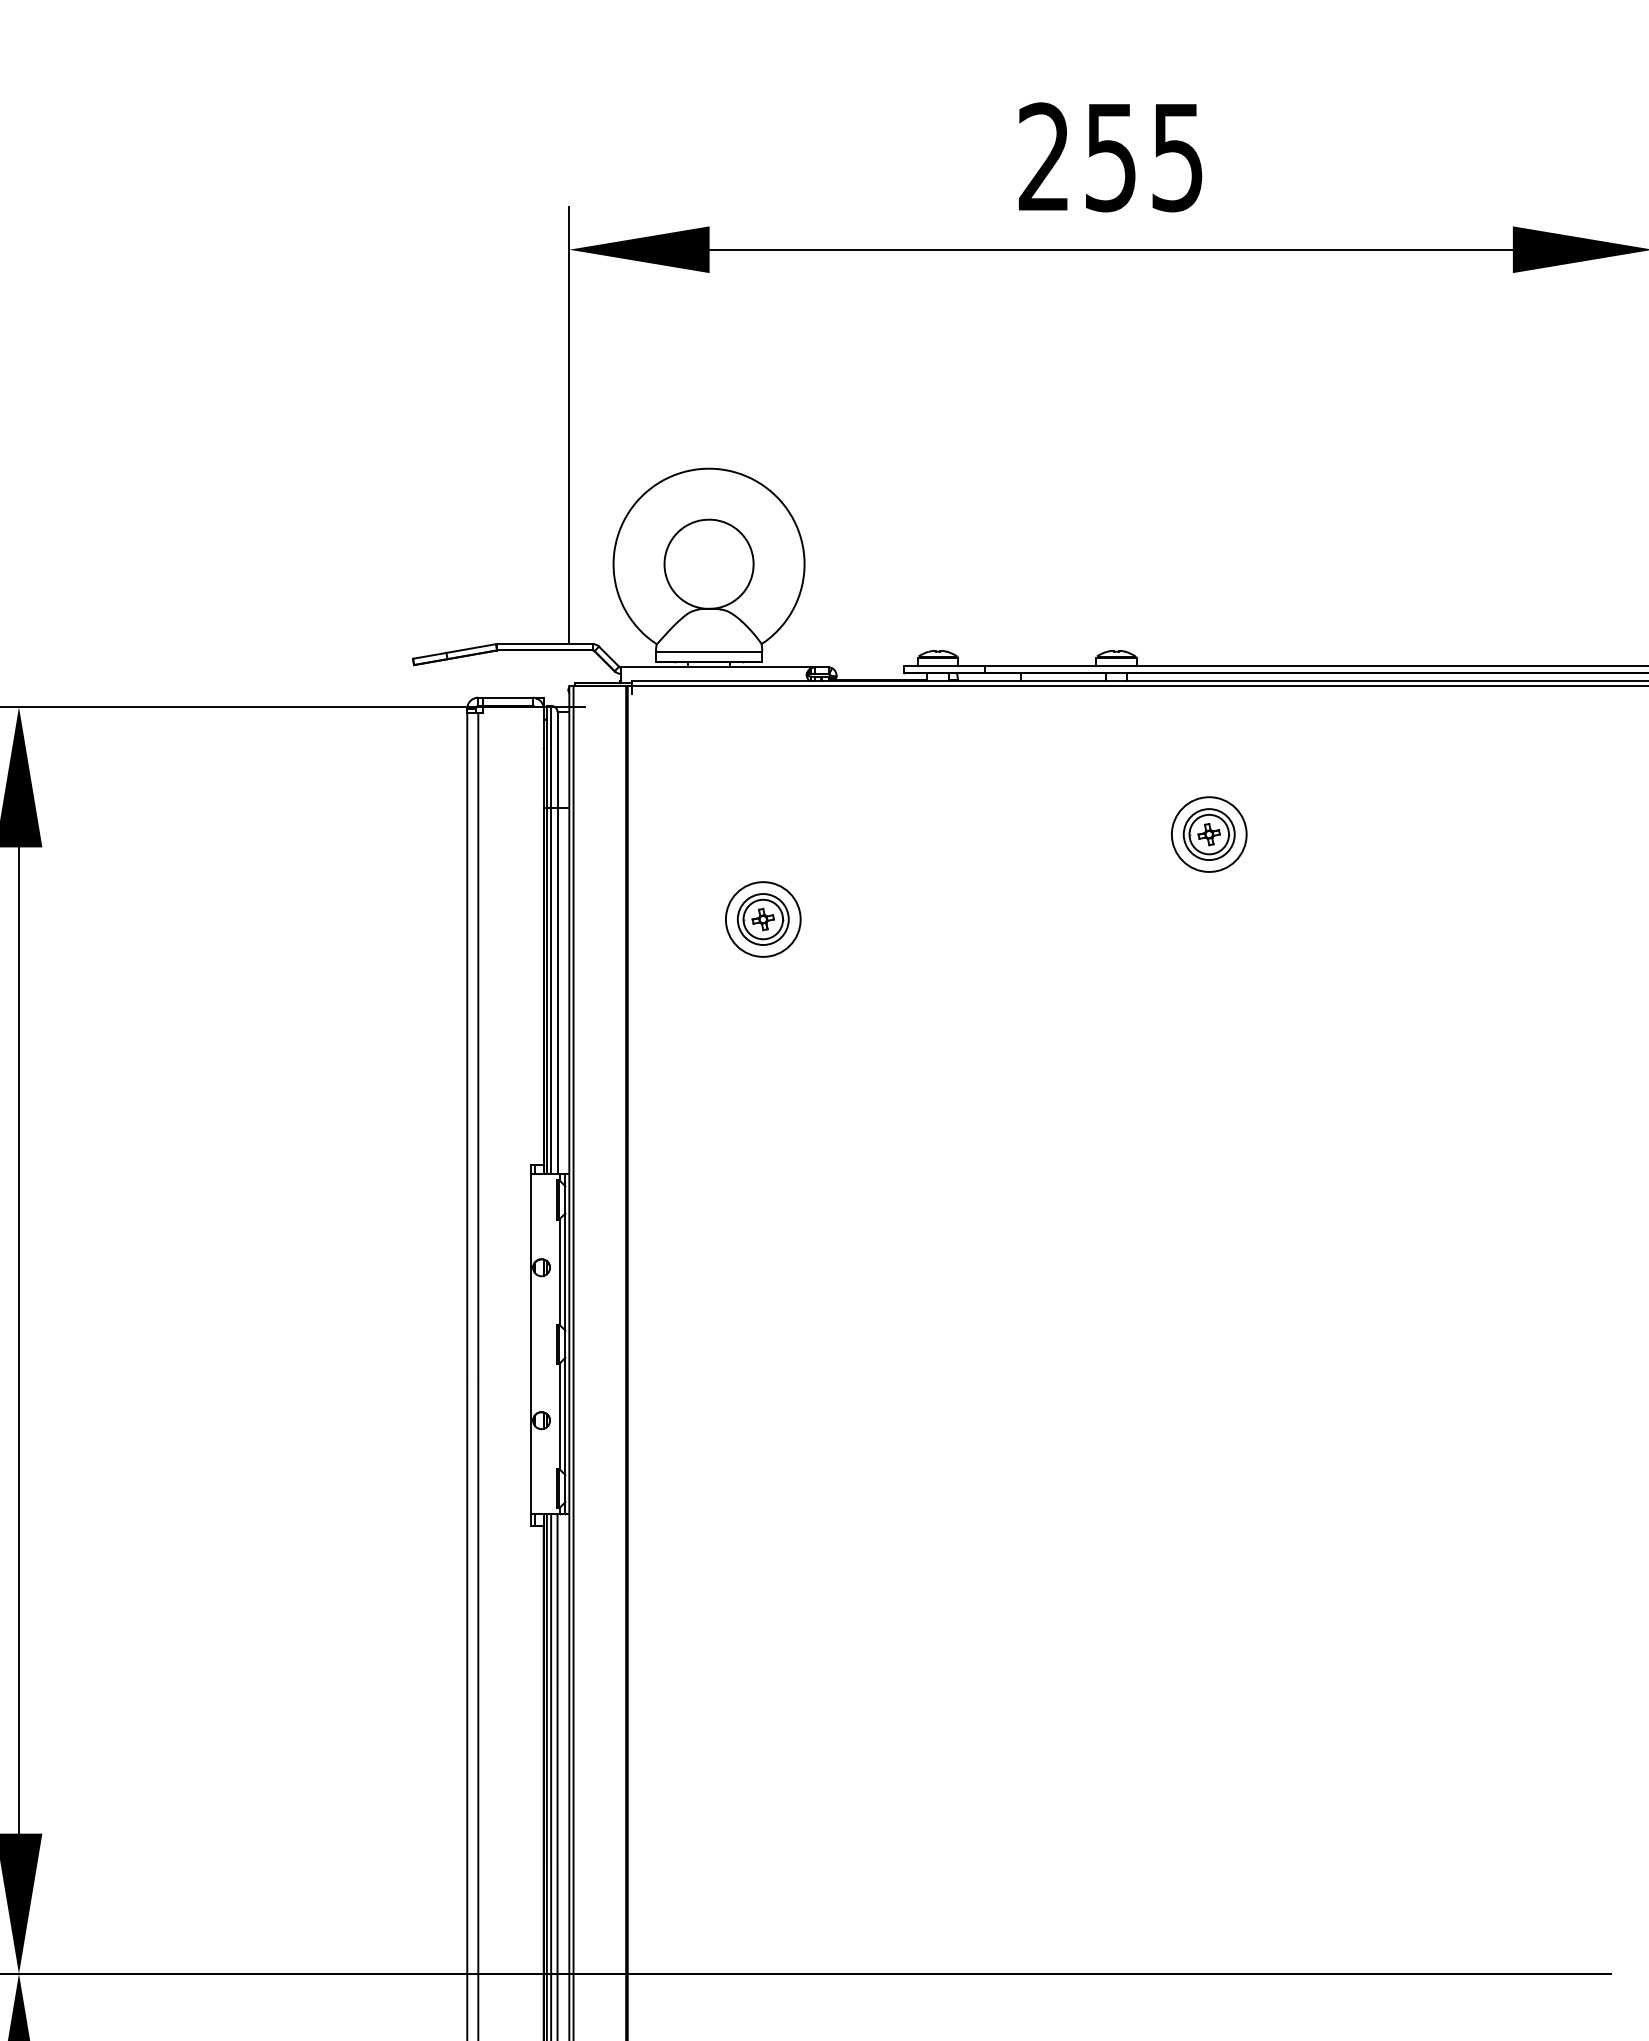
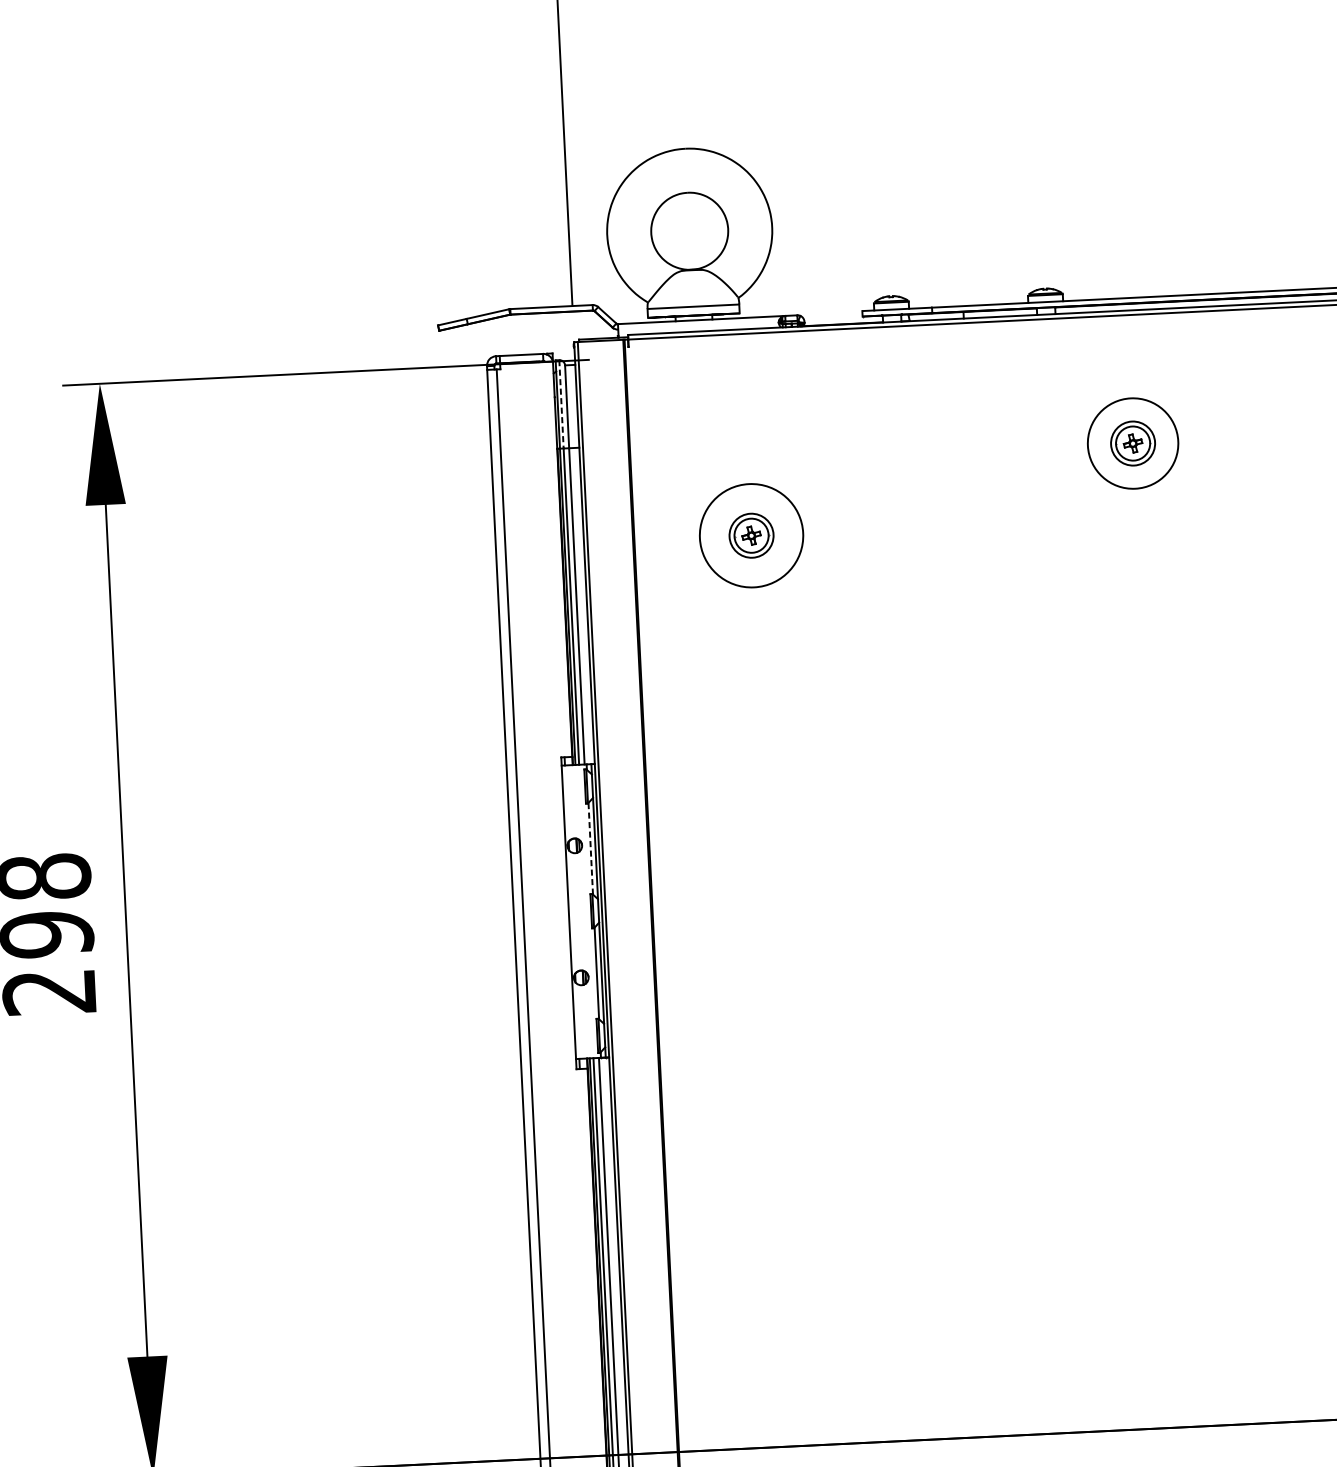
line: (551, 757) -> (561, 404), solid -> dashed
circle: (1208, 834) -> (1132, 443), size x1.4
circle: (762, 919) -> (750, 535), size x1.6
line: (559, 1271) -> (590, 848), solid -> dashed

